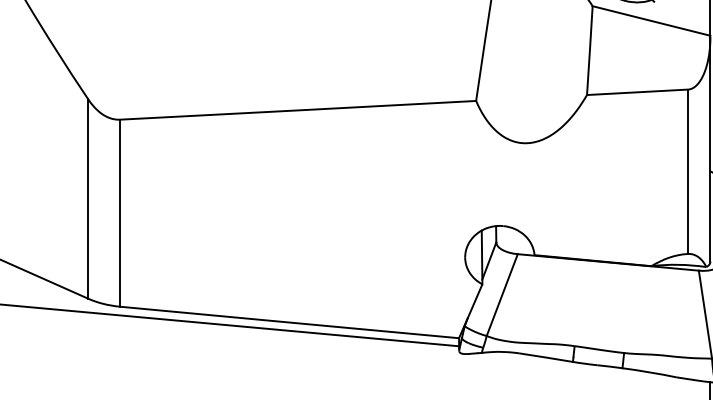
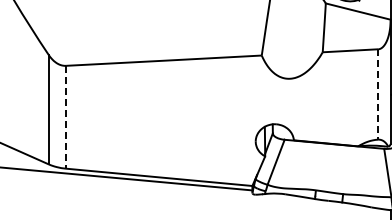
line: (688, 171) -> (378, 94), solid -> dashed
line: (120, 213) -> (66, 117), solid -> dashed

